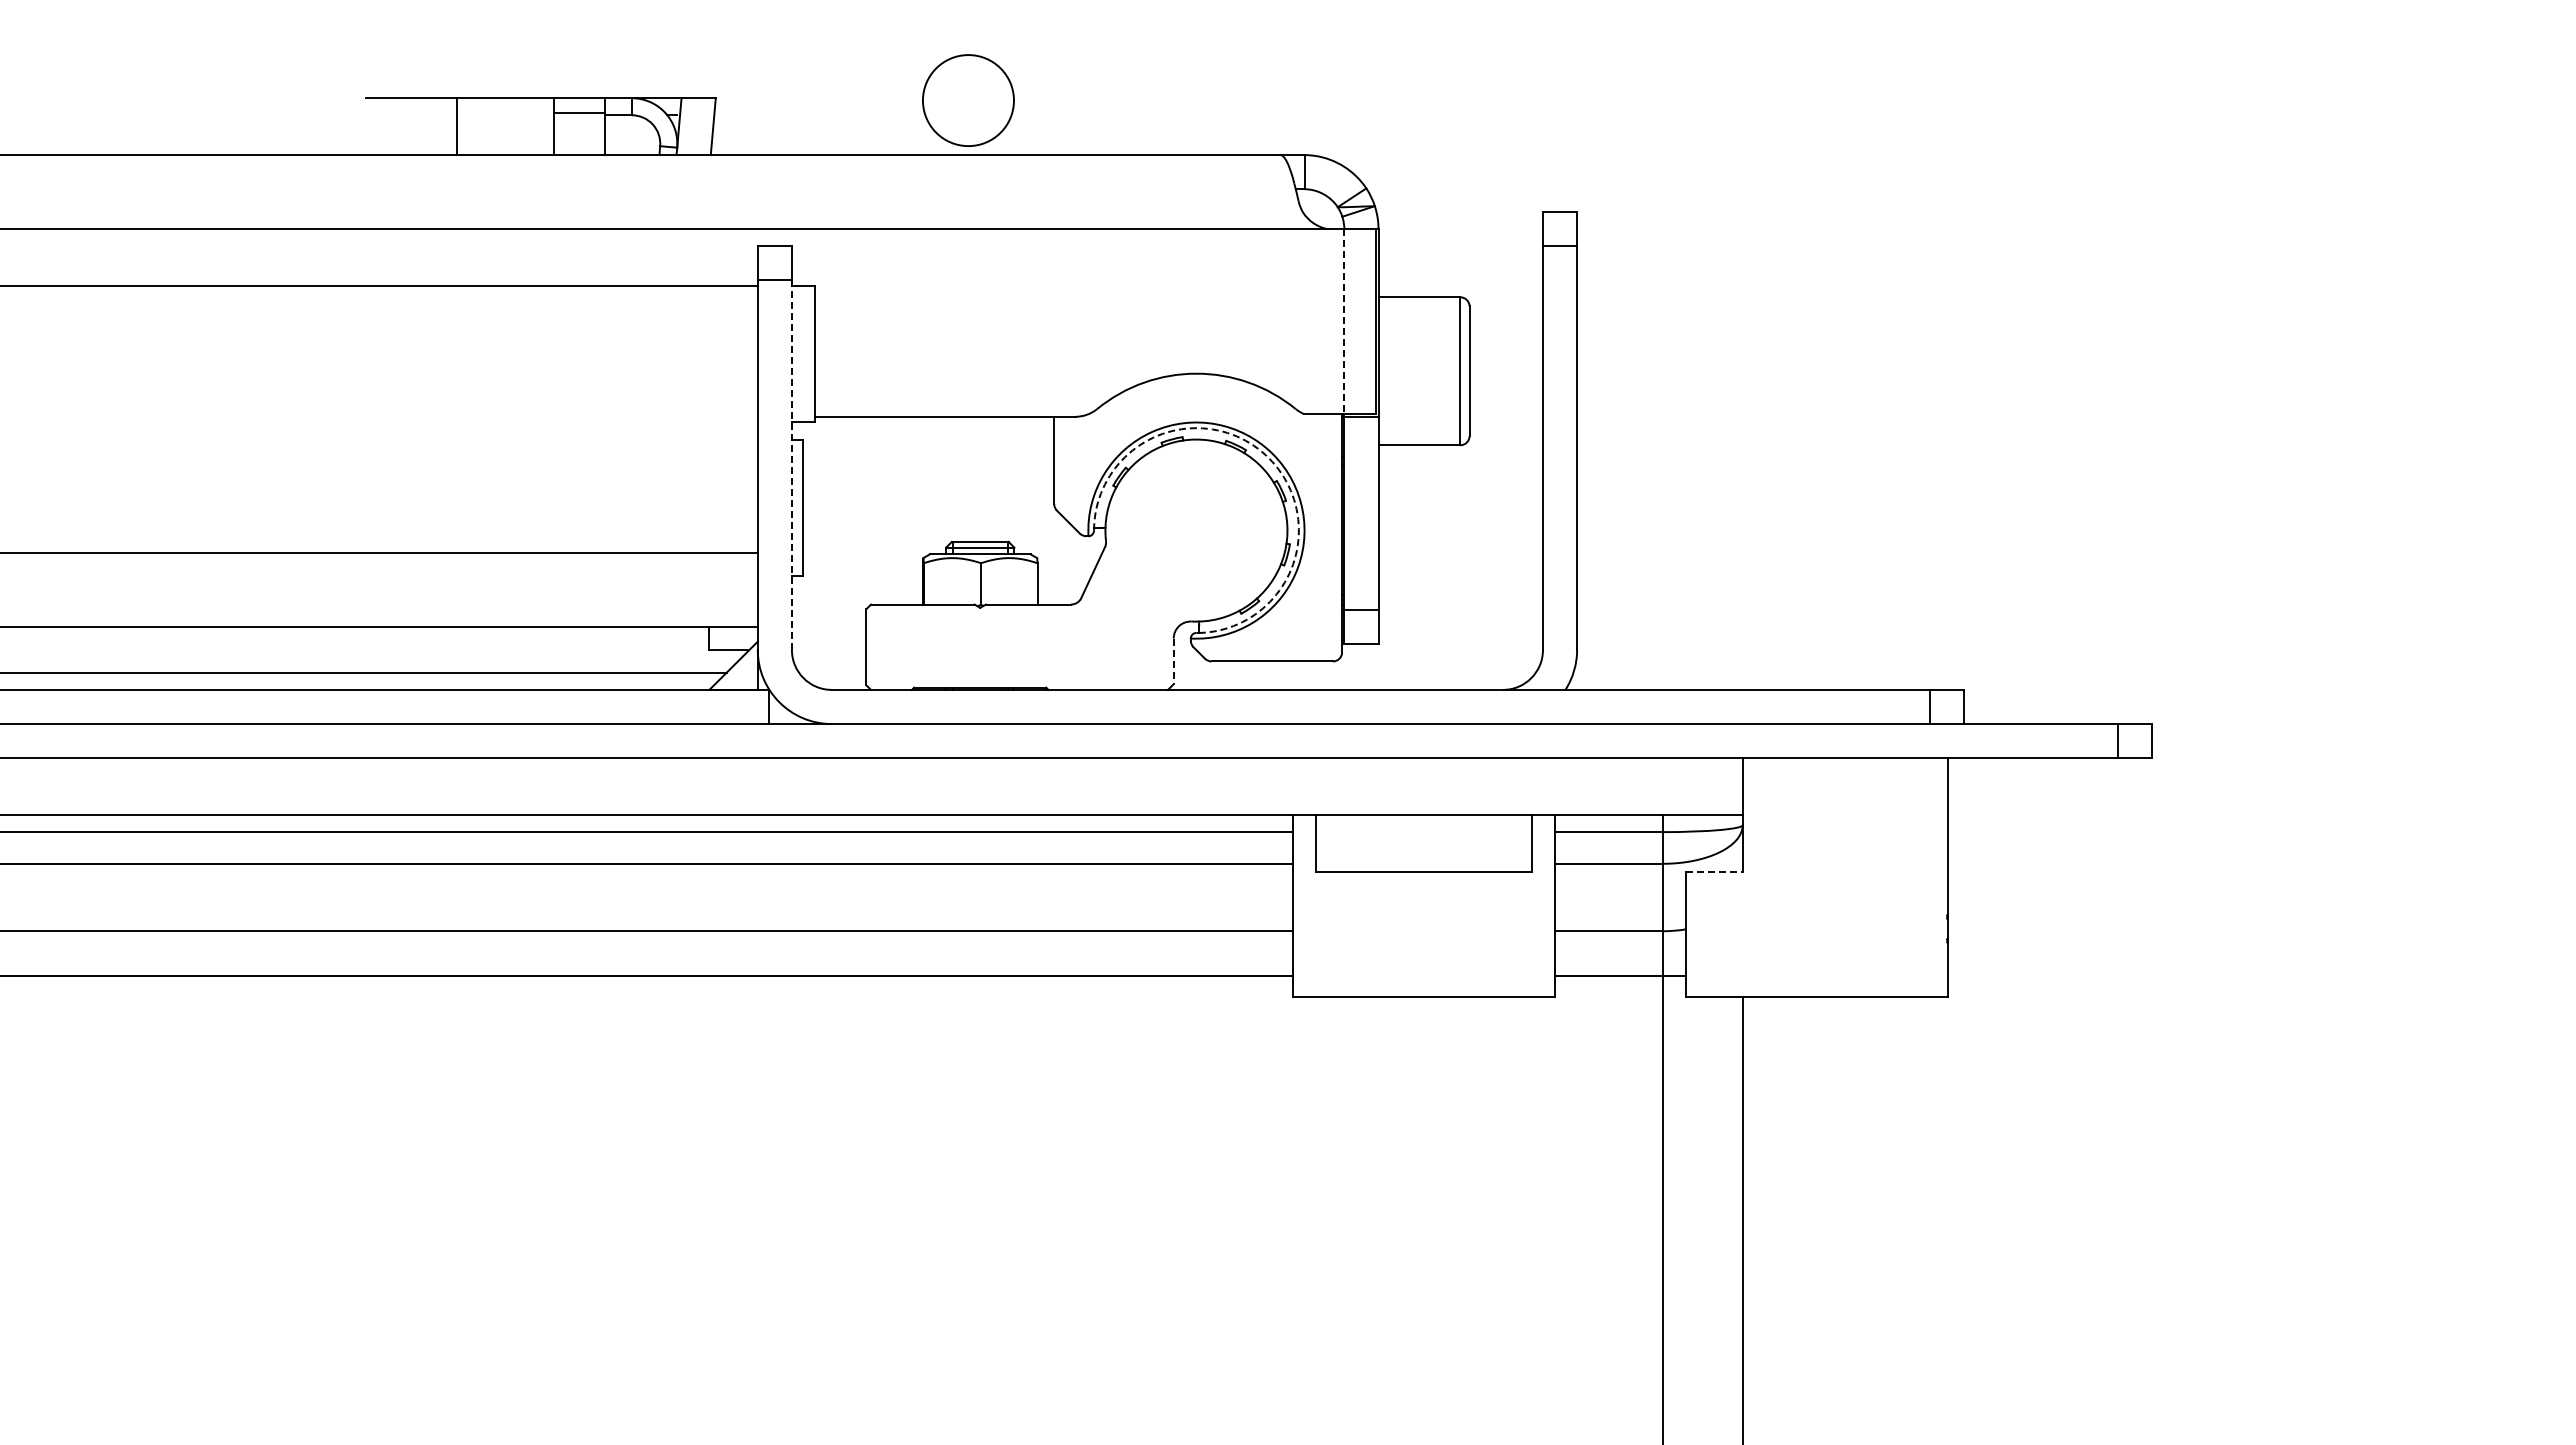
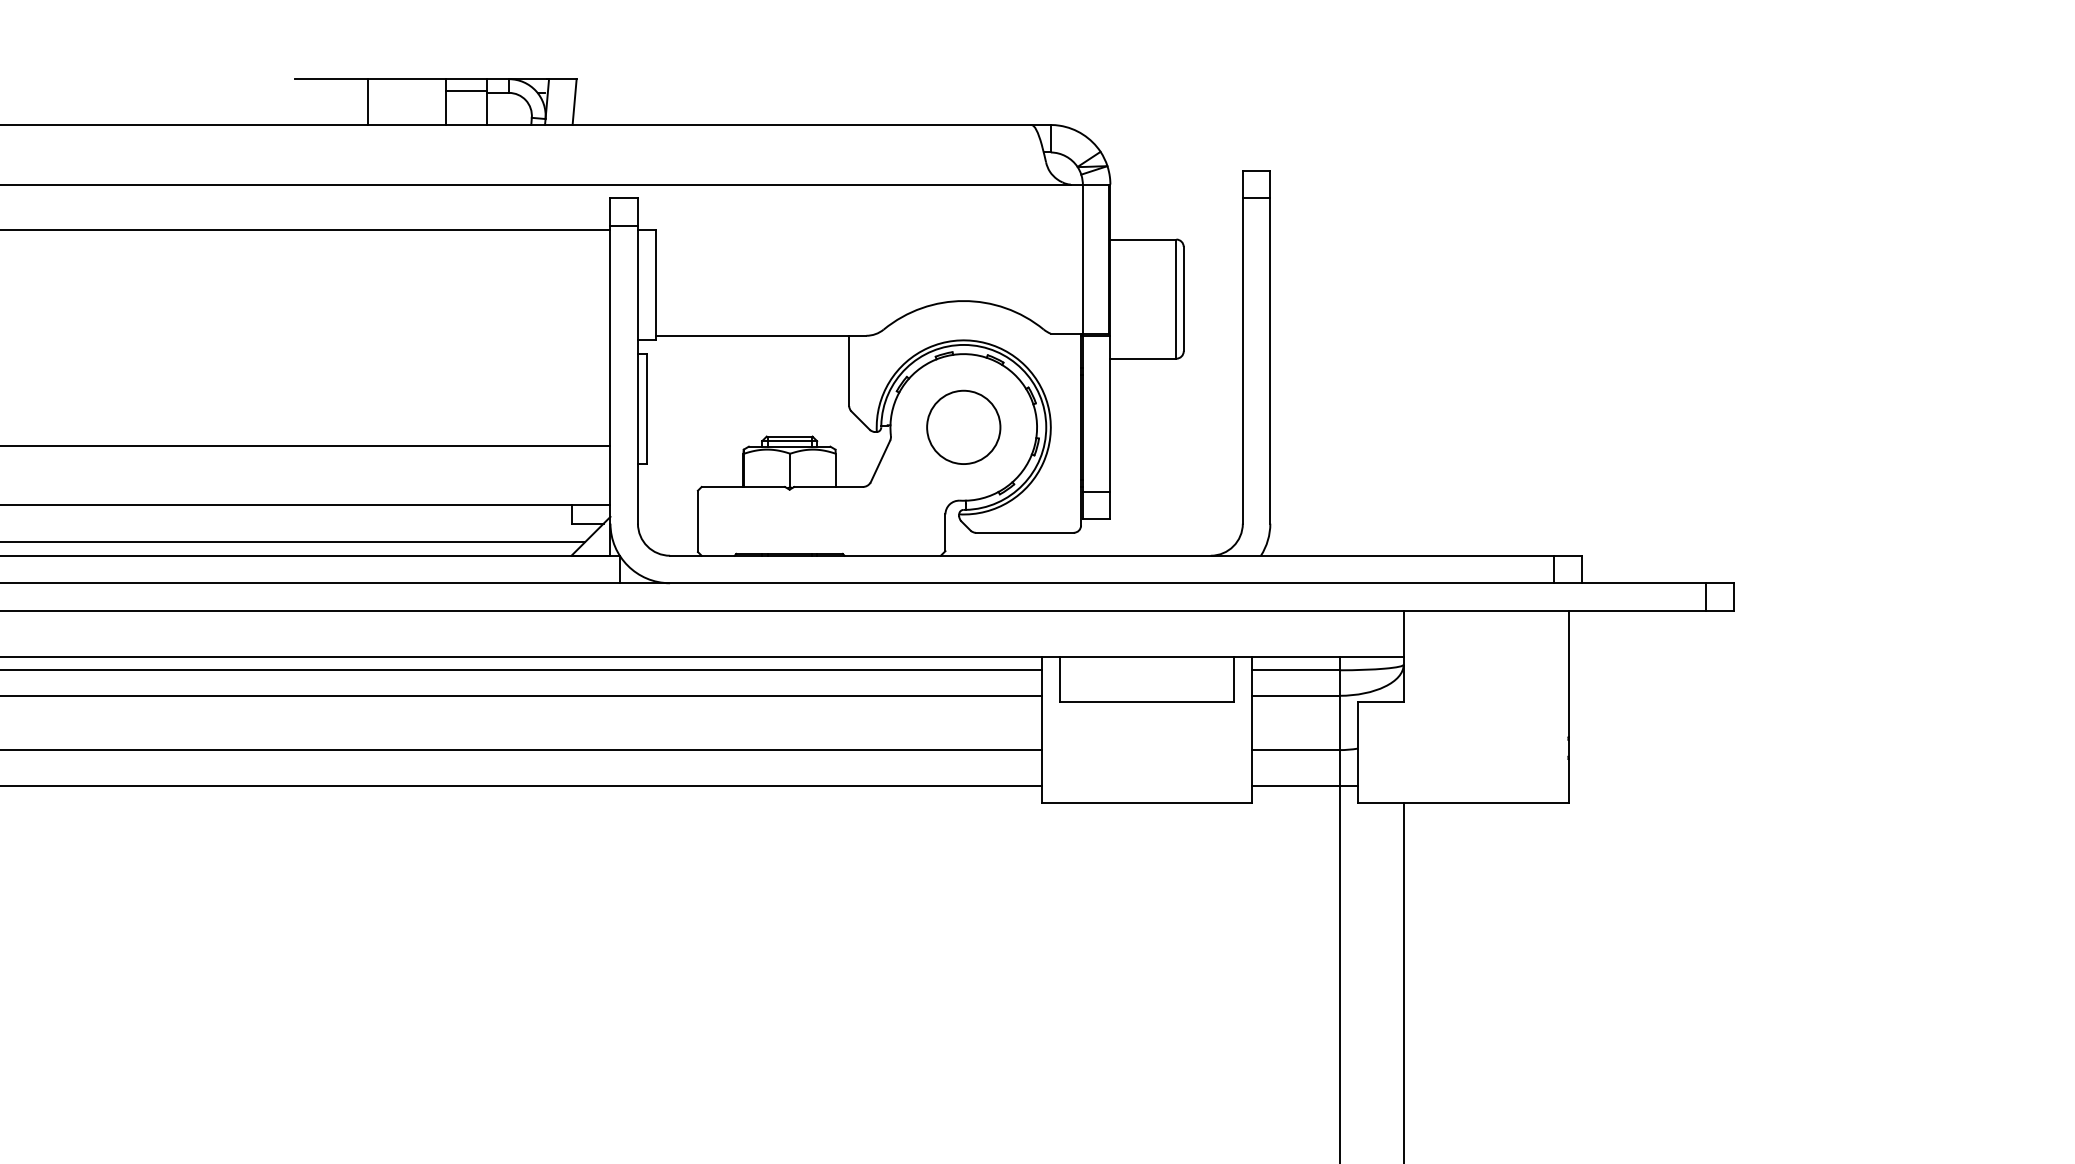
circle: (968, 100) -> (963, 427), moved
line: (1344, 321) -> (1083, 259), dashed -> solid
arc: (1268, 458) -> (1021, 369), dashed -> solid
line: (791, 465) -> (637, 375), dashed -> solid
line: (1173, 661) -> (945, 532), dashed -> solid
line: (1714, 871) -> (1381, 702), dashed -> solid

